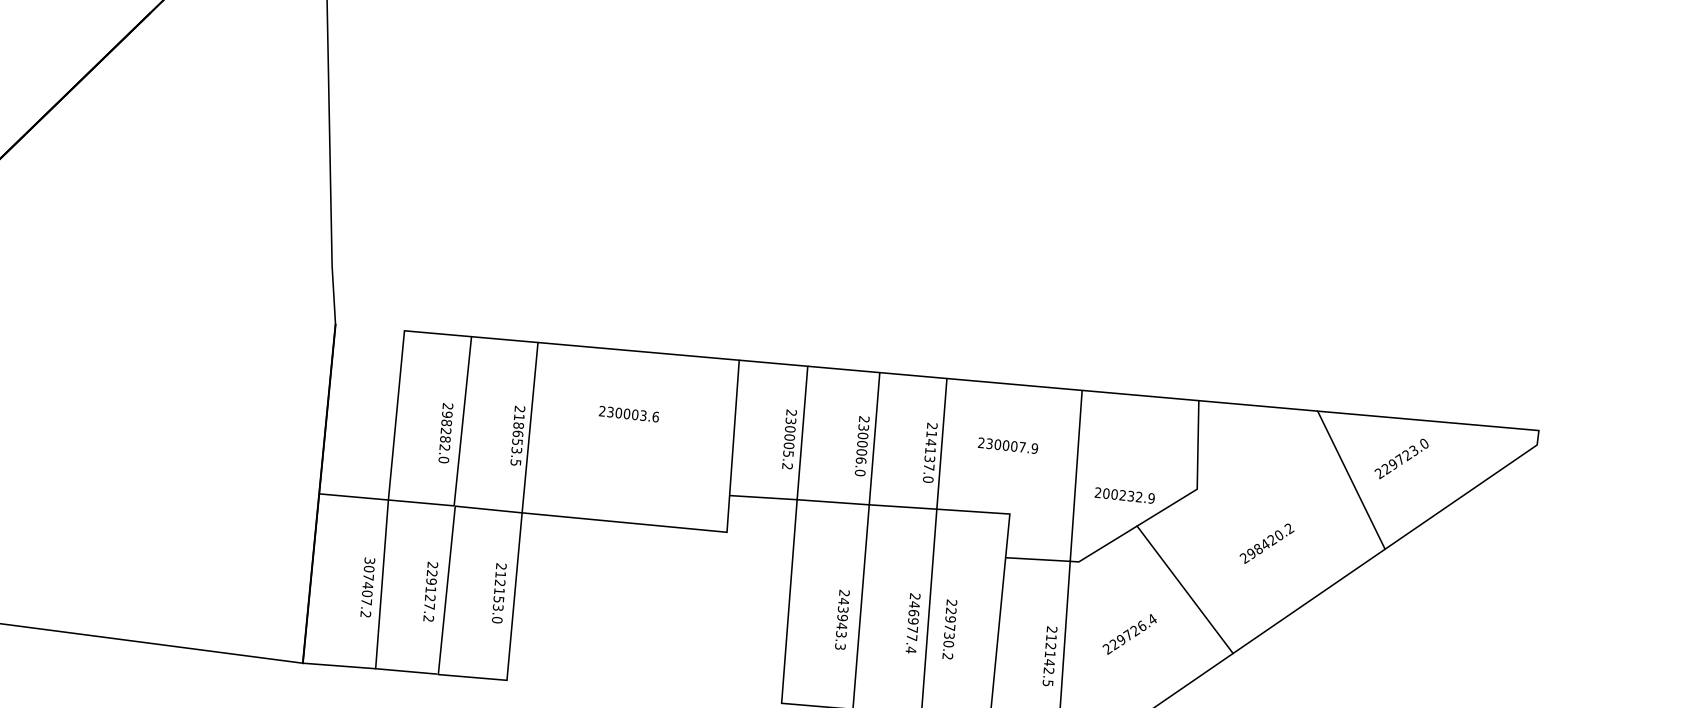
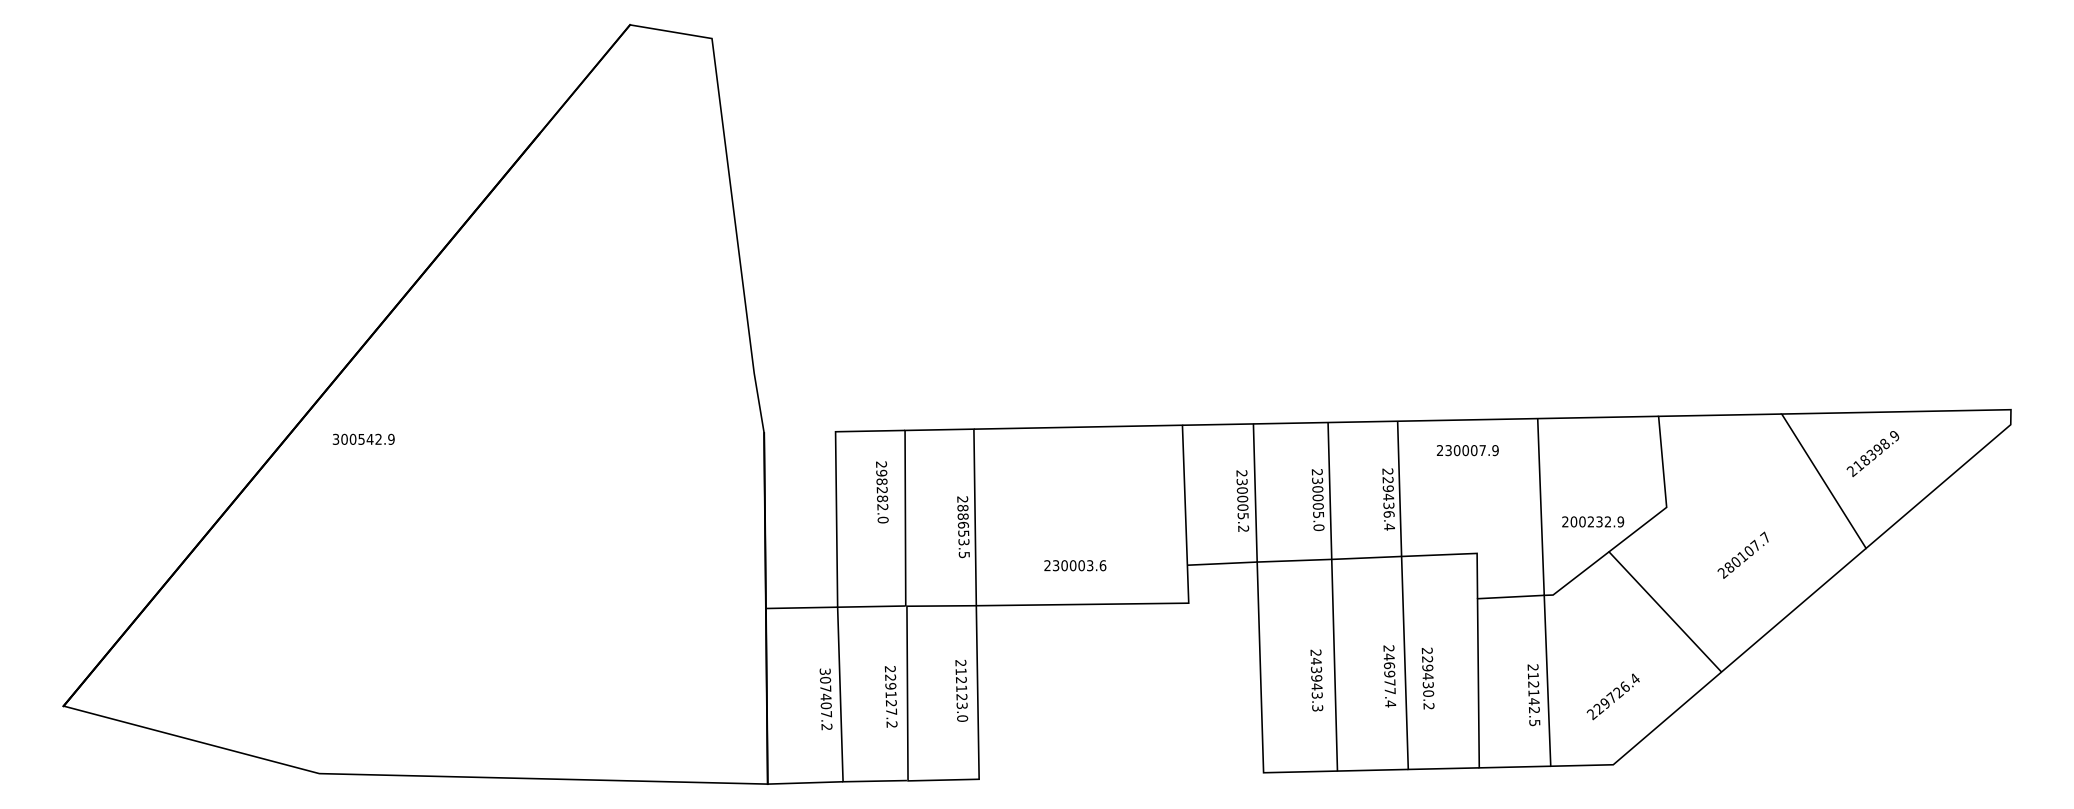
text: (629, 414) -> (1075, 565), moved
text: (518, 416) -> (962, 507), 218653.5 -> 288653.5
text: (446, 433) -> (882, 492), moved
text: (1007, 445) -> (1467, 450), moved
text: (929, 456) -> (1388, 503), 214137.0 -> 229436.4
text: (1405, 456) -> (1876, 451), 229723.0 -> 218398.9
text: (861, 460) -> (1318, 514), 230006.0 -> 230005.0
text: (1271, 541) -> (1748, 552), 298420.2 -> 280107.7
text: (498, 599) -> (961, 697), 212153.0 -> 212123.0
text: (949, 627) -> (1427, 676), 229730.2 -> 229430.2
text: (1128, 634) -> (1612, 696), moved

